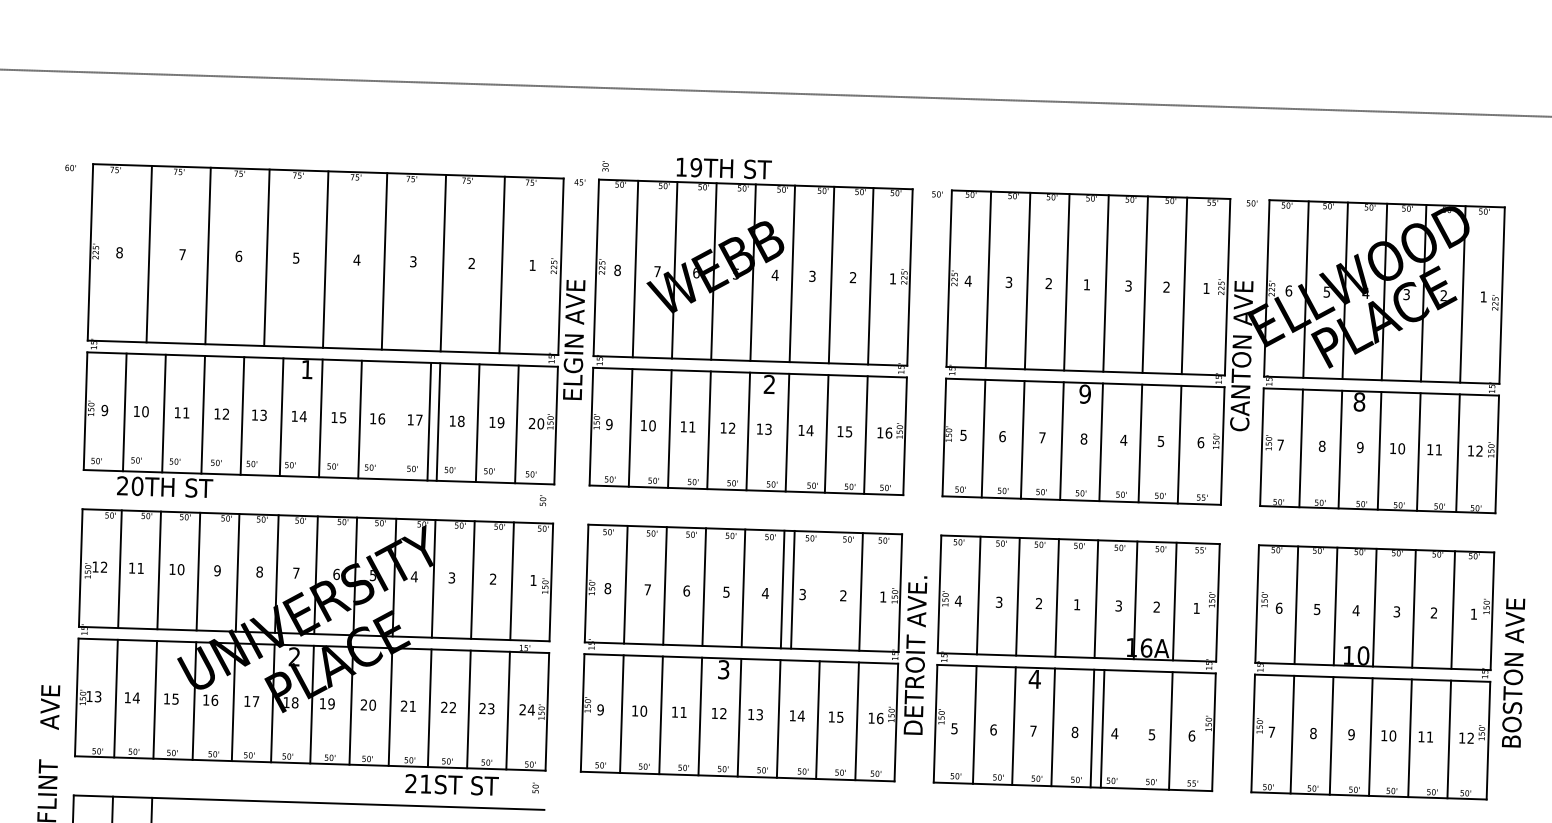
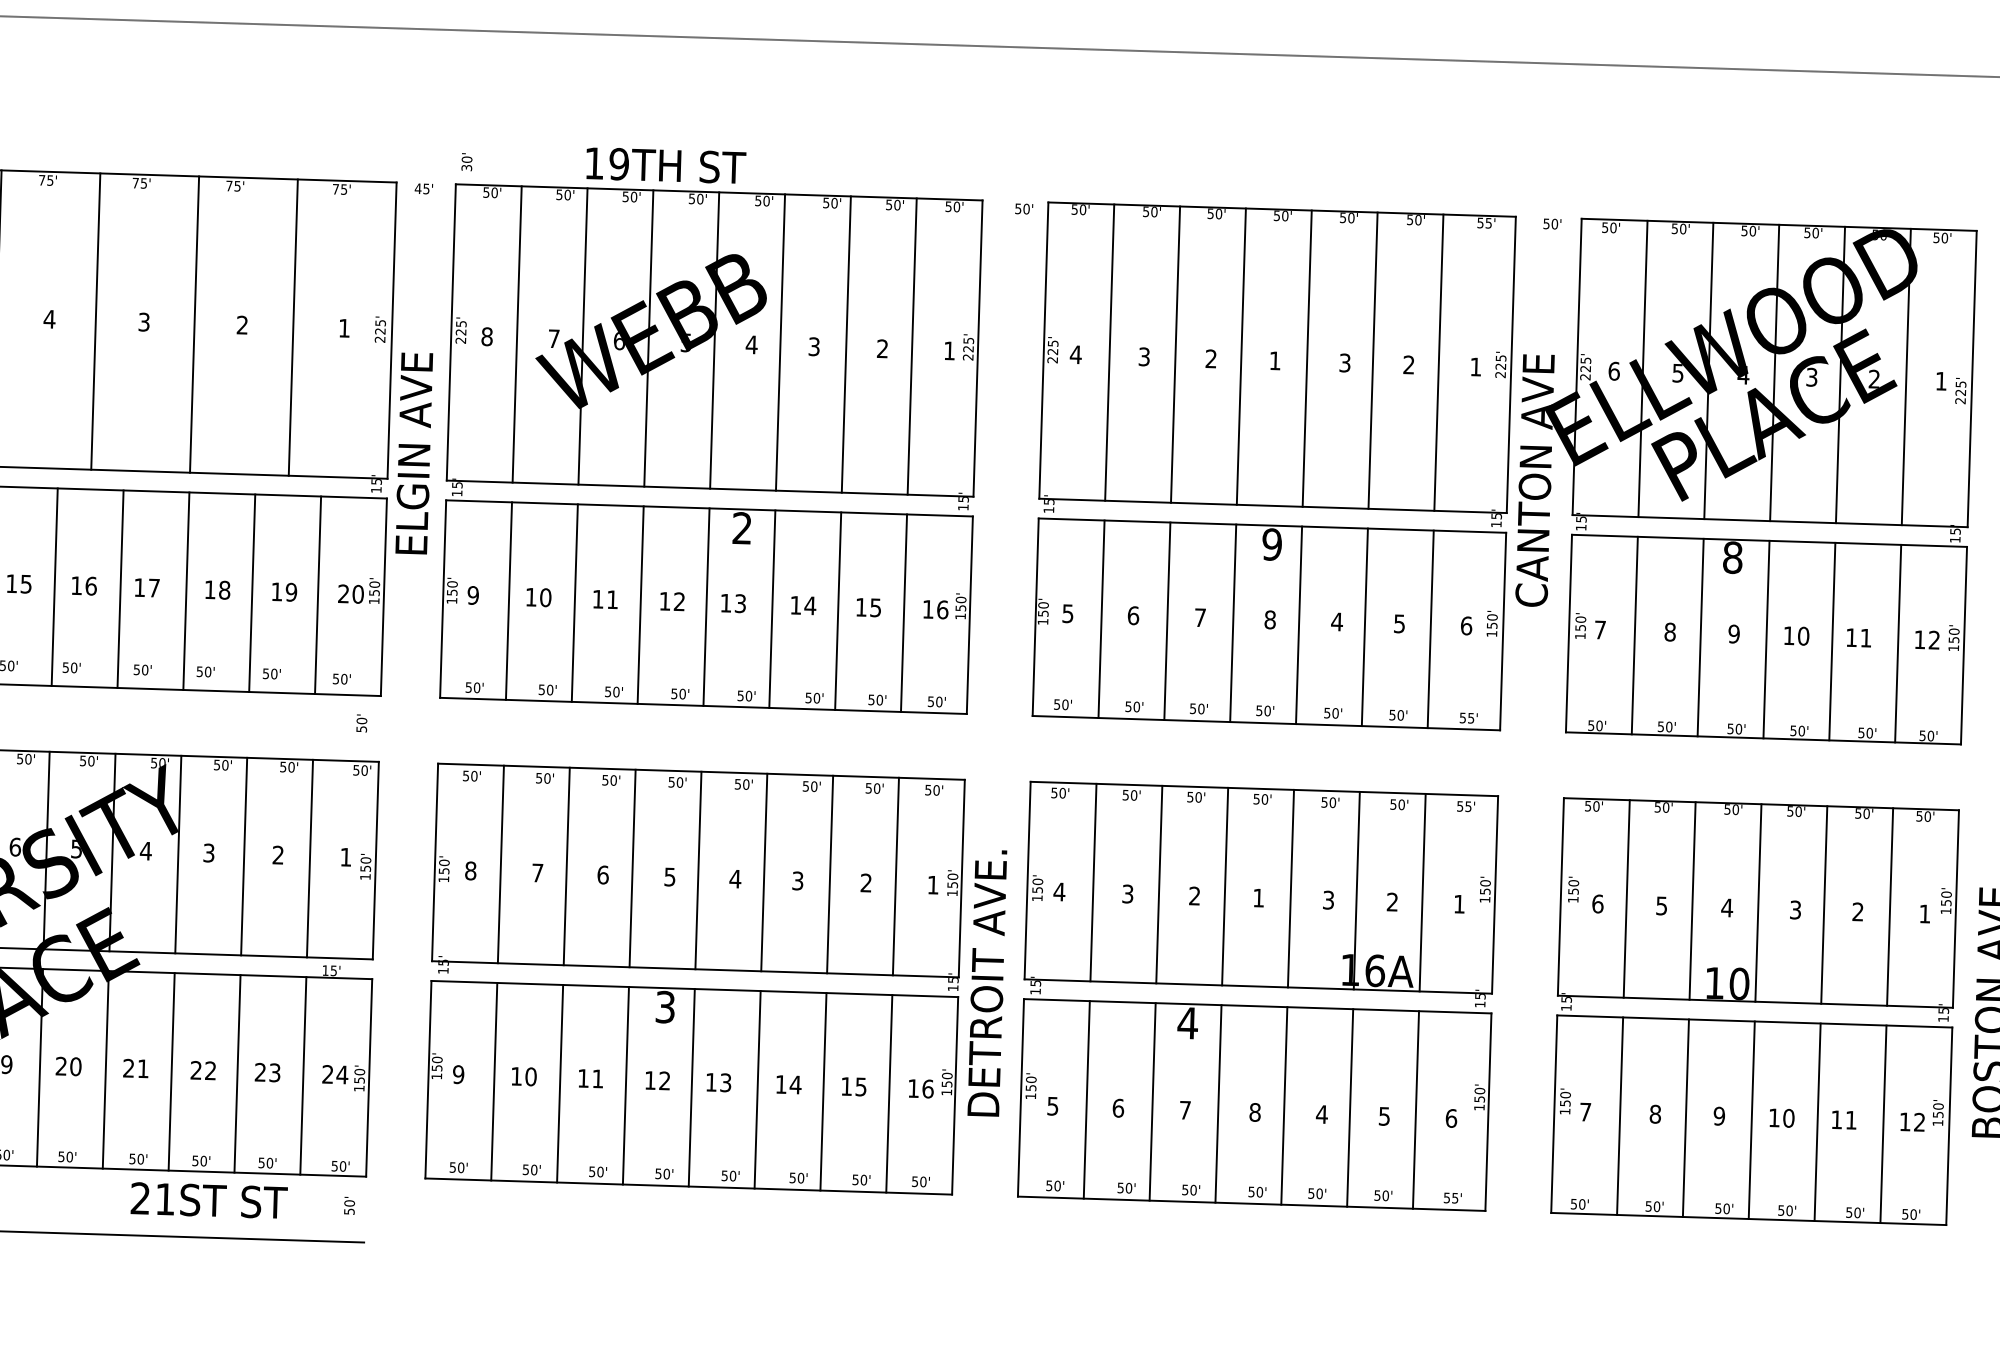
line: (429, 421) -> (120, 588), moved
line: (792, 589) -> (829, 874), moved
line: (1102, 728) -> (1349, 1107), moved

